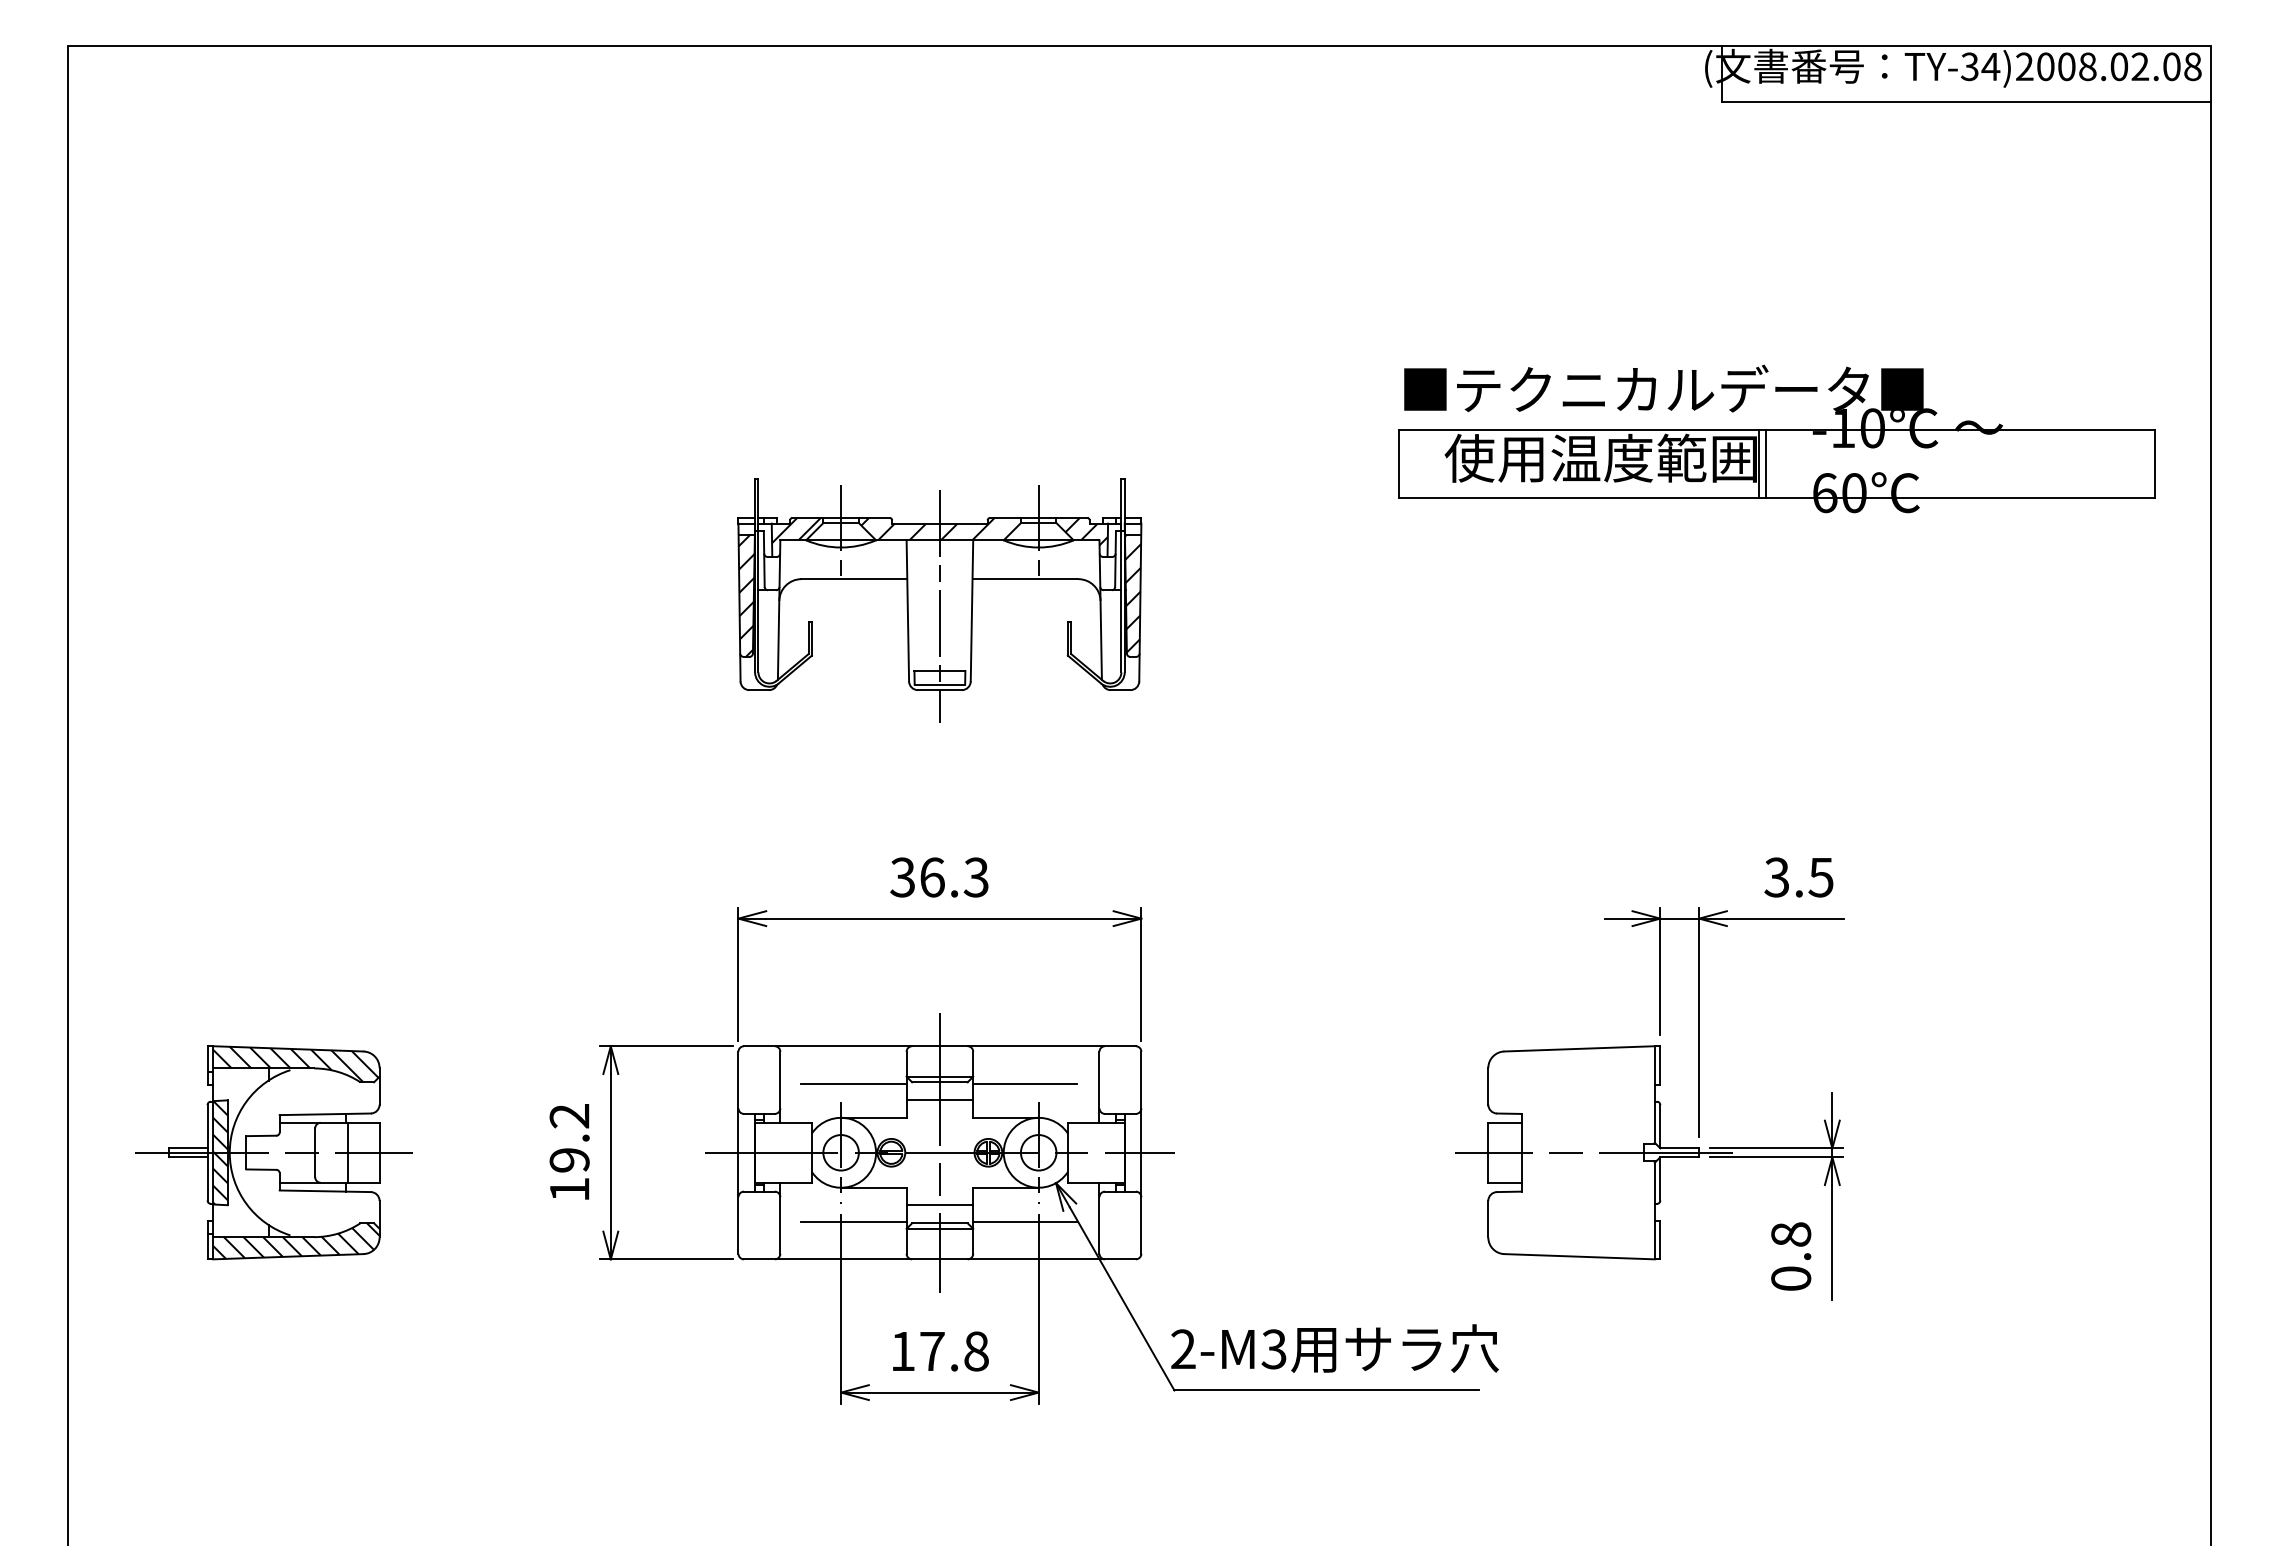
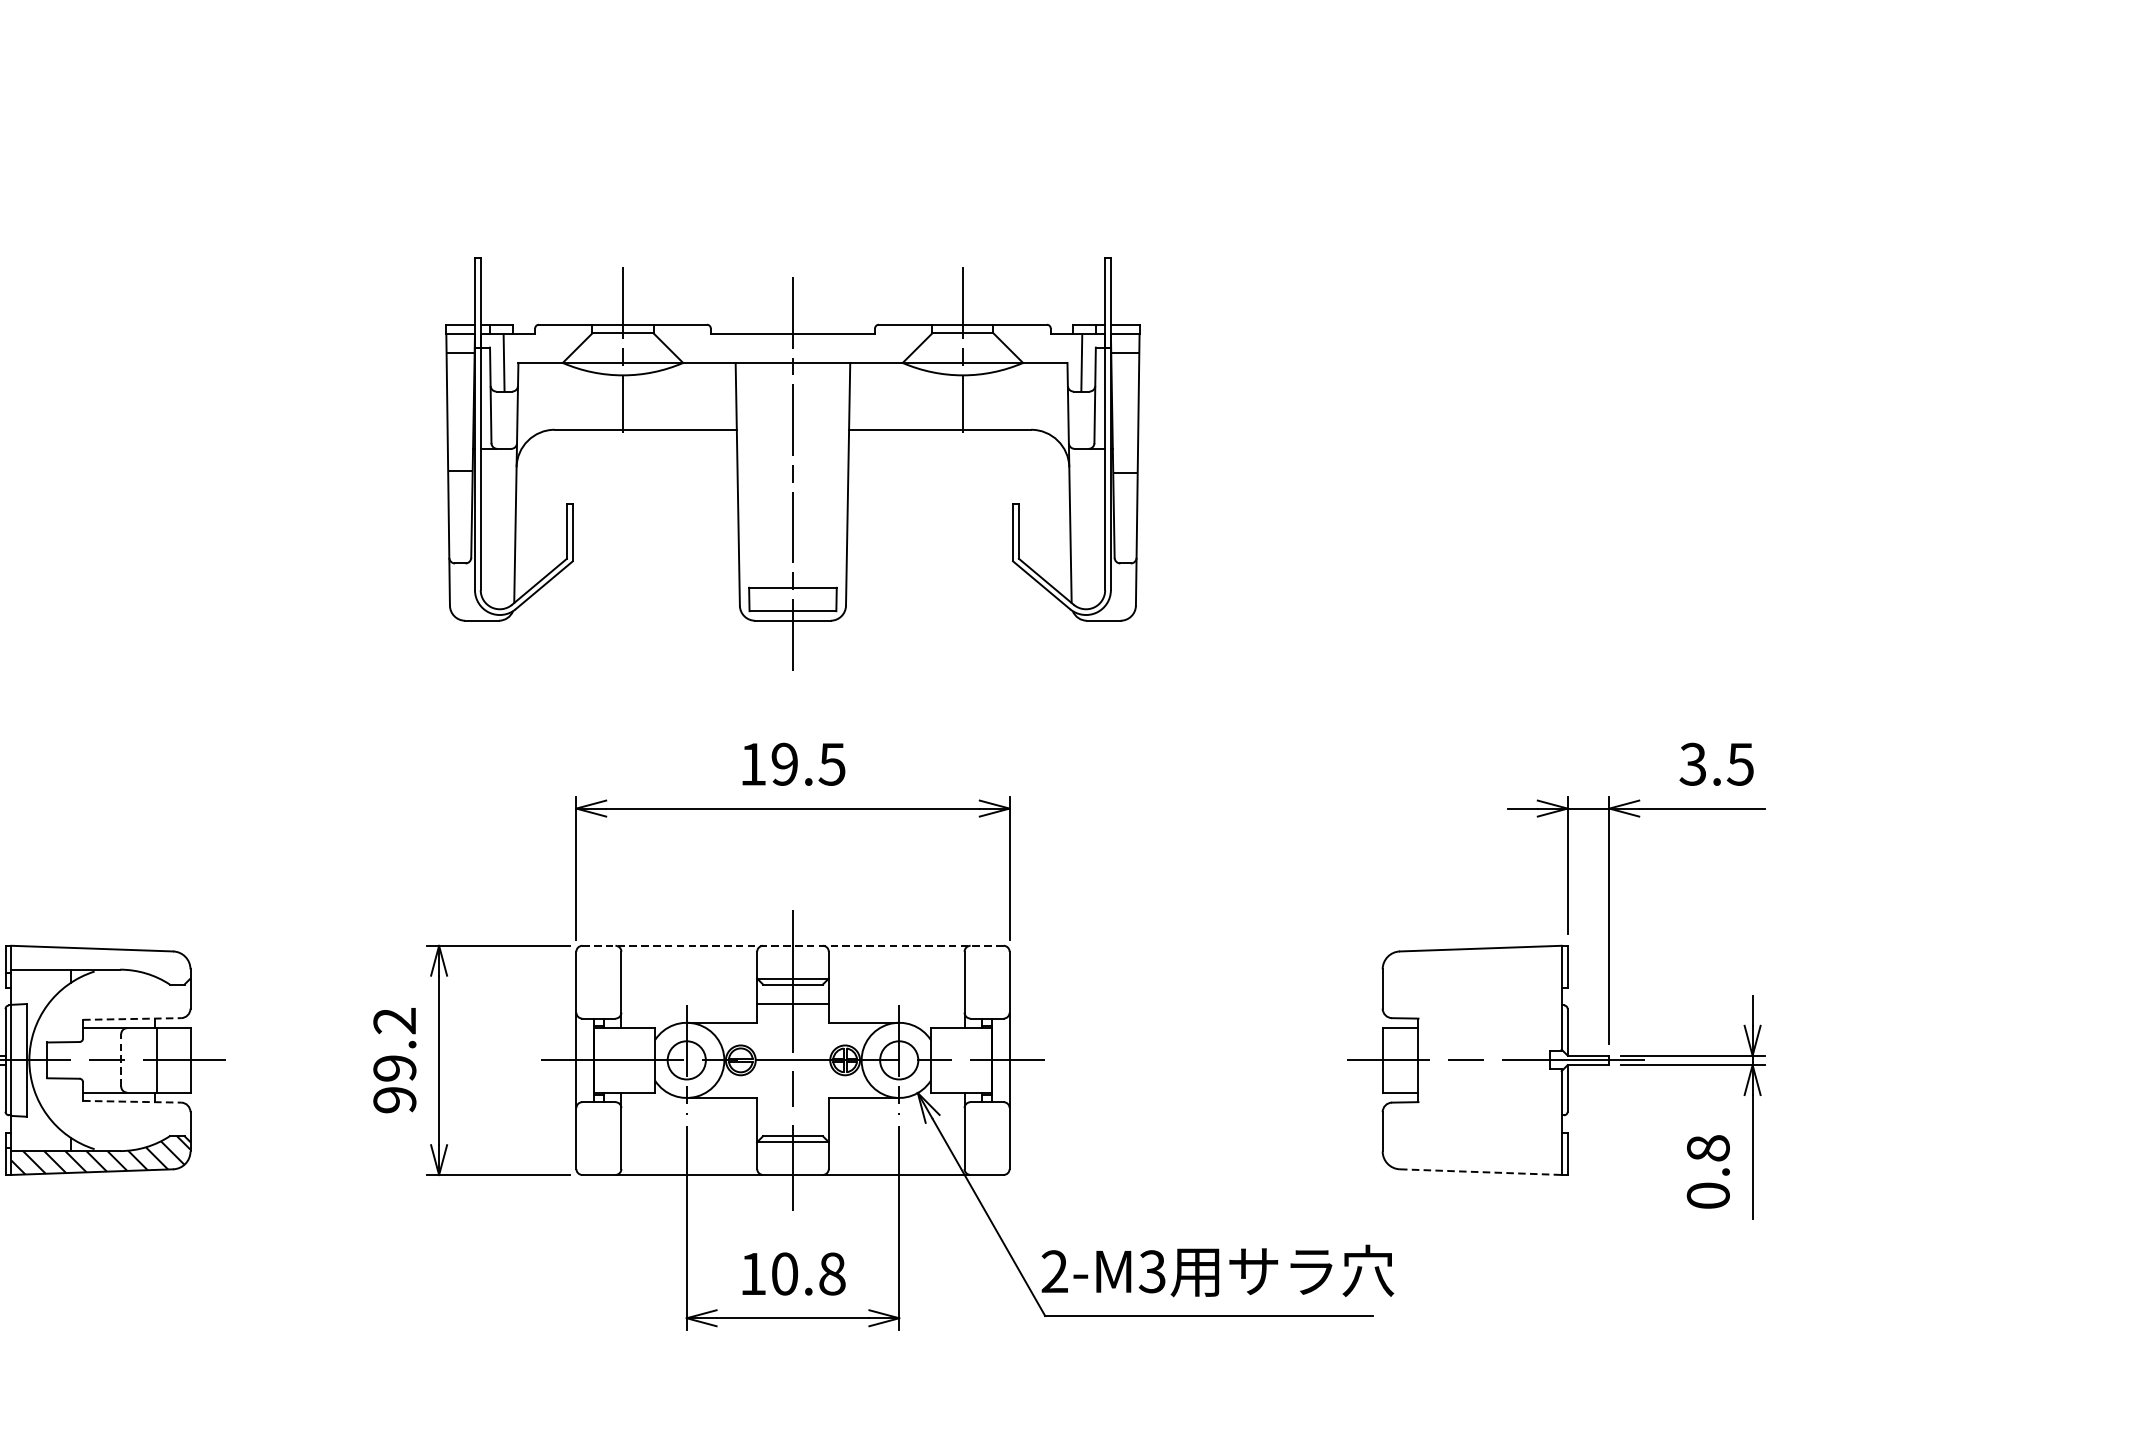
part: (1776, 438) -> (1692, 292), removed
part: (939, 600) -> (792, 466), size x1.6
text: (939, 877) -> (792, 764), 36.3 -> 19.5
line: (939, 1046) -> (792, 946), solid -> dashed
hatch: (295, 1064) -> (100, 965), removed
line: (853, 1083) -> (700, 985), removed
line: (1025, 1083) -> (885, 985), removed
line: (325, 1114) -> (132, 1019), solid -> dashed
hatch: (220, 1152) -> (19, 1060), removed
line: (315, 1152) -> (121, 1060), solid -> dashed
text: (569, 1189) -> (394, 1099), 19.2 -> 99.2
line: (325, 1191) -> (132, 1102), solid -> dashed
line: (939, 1205) -> (792, 1117), removed
line: (853, 1221) -> (700, 1134), removed
line: (1025, 1221) -> (885, 1134), removed
line: (1580, 1256) -> (1481, 1171), solid -> dashed
text: (932, 1351) -> (785, 1274), 17.8 -> 10.8

